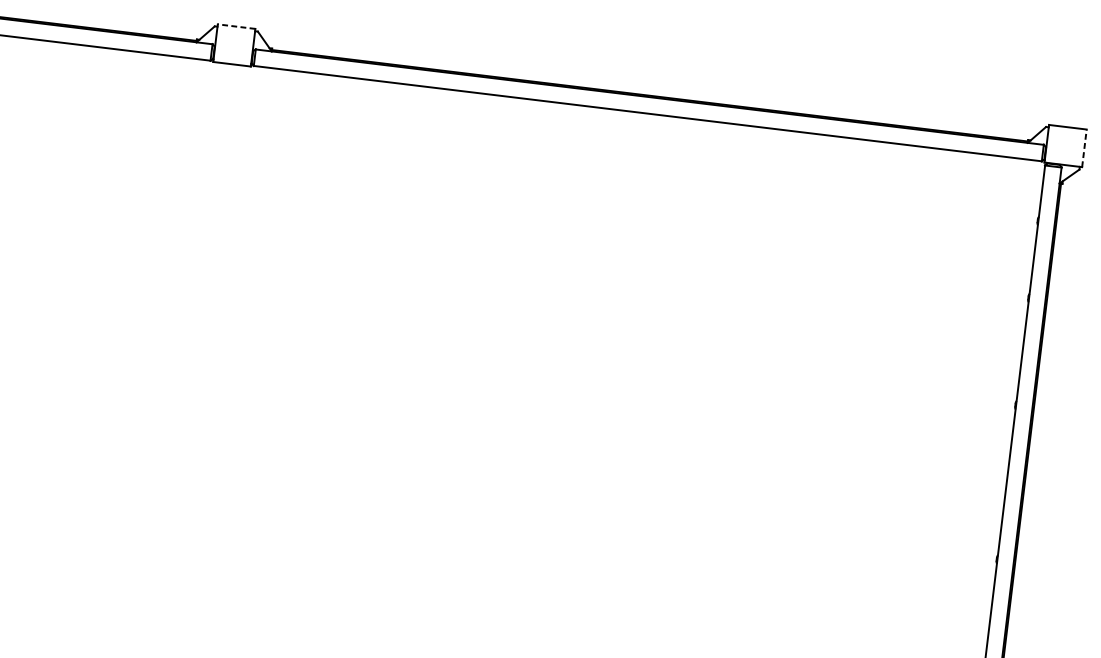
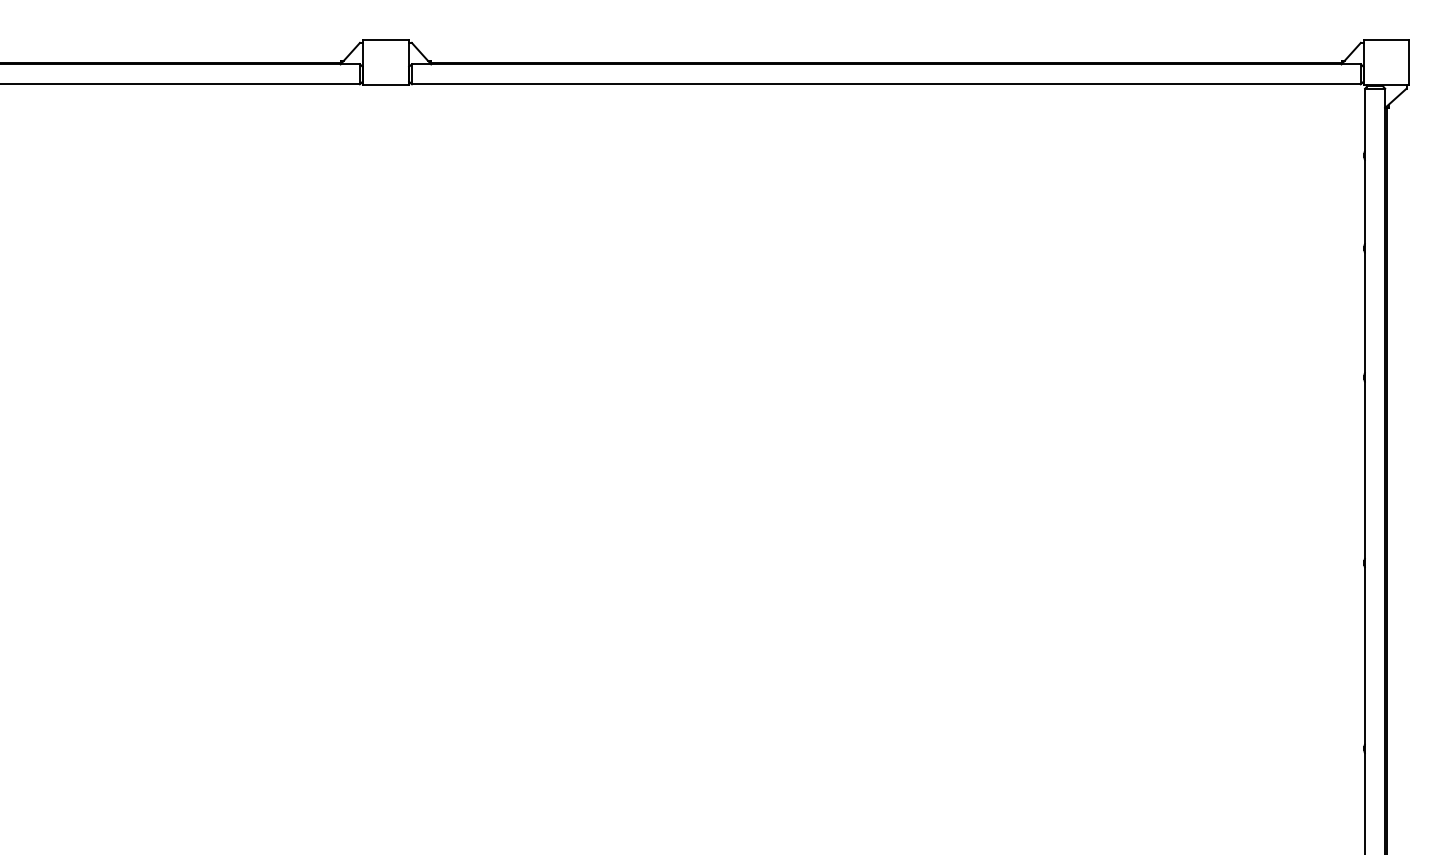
line: (236, 26) -> (385, 40), dashed -> solid
line: (1084, 148) -> (1409, 62), dashed -> solid

